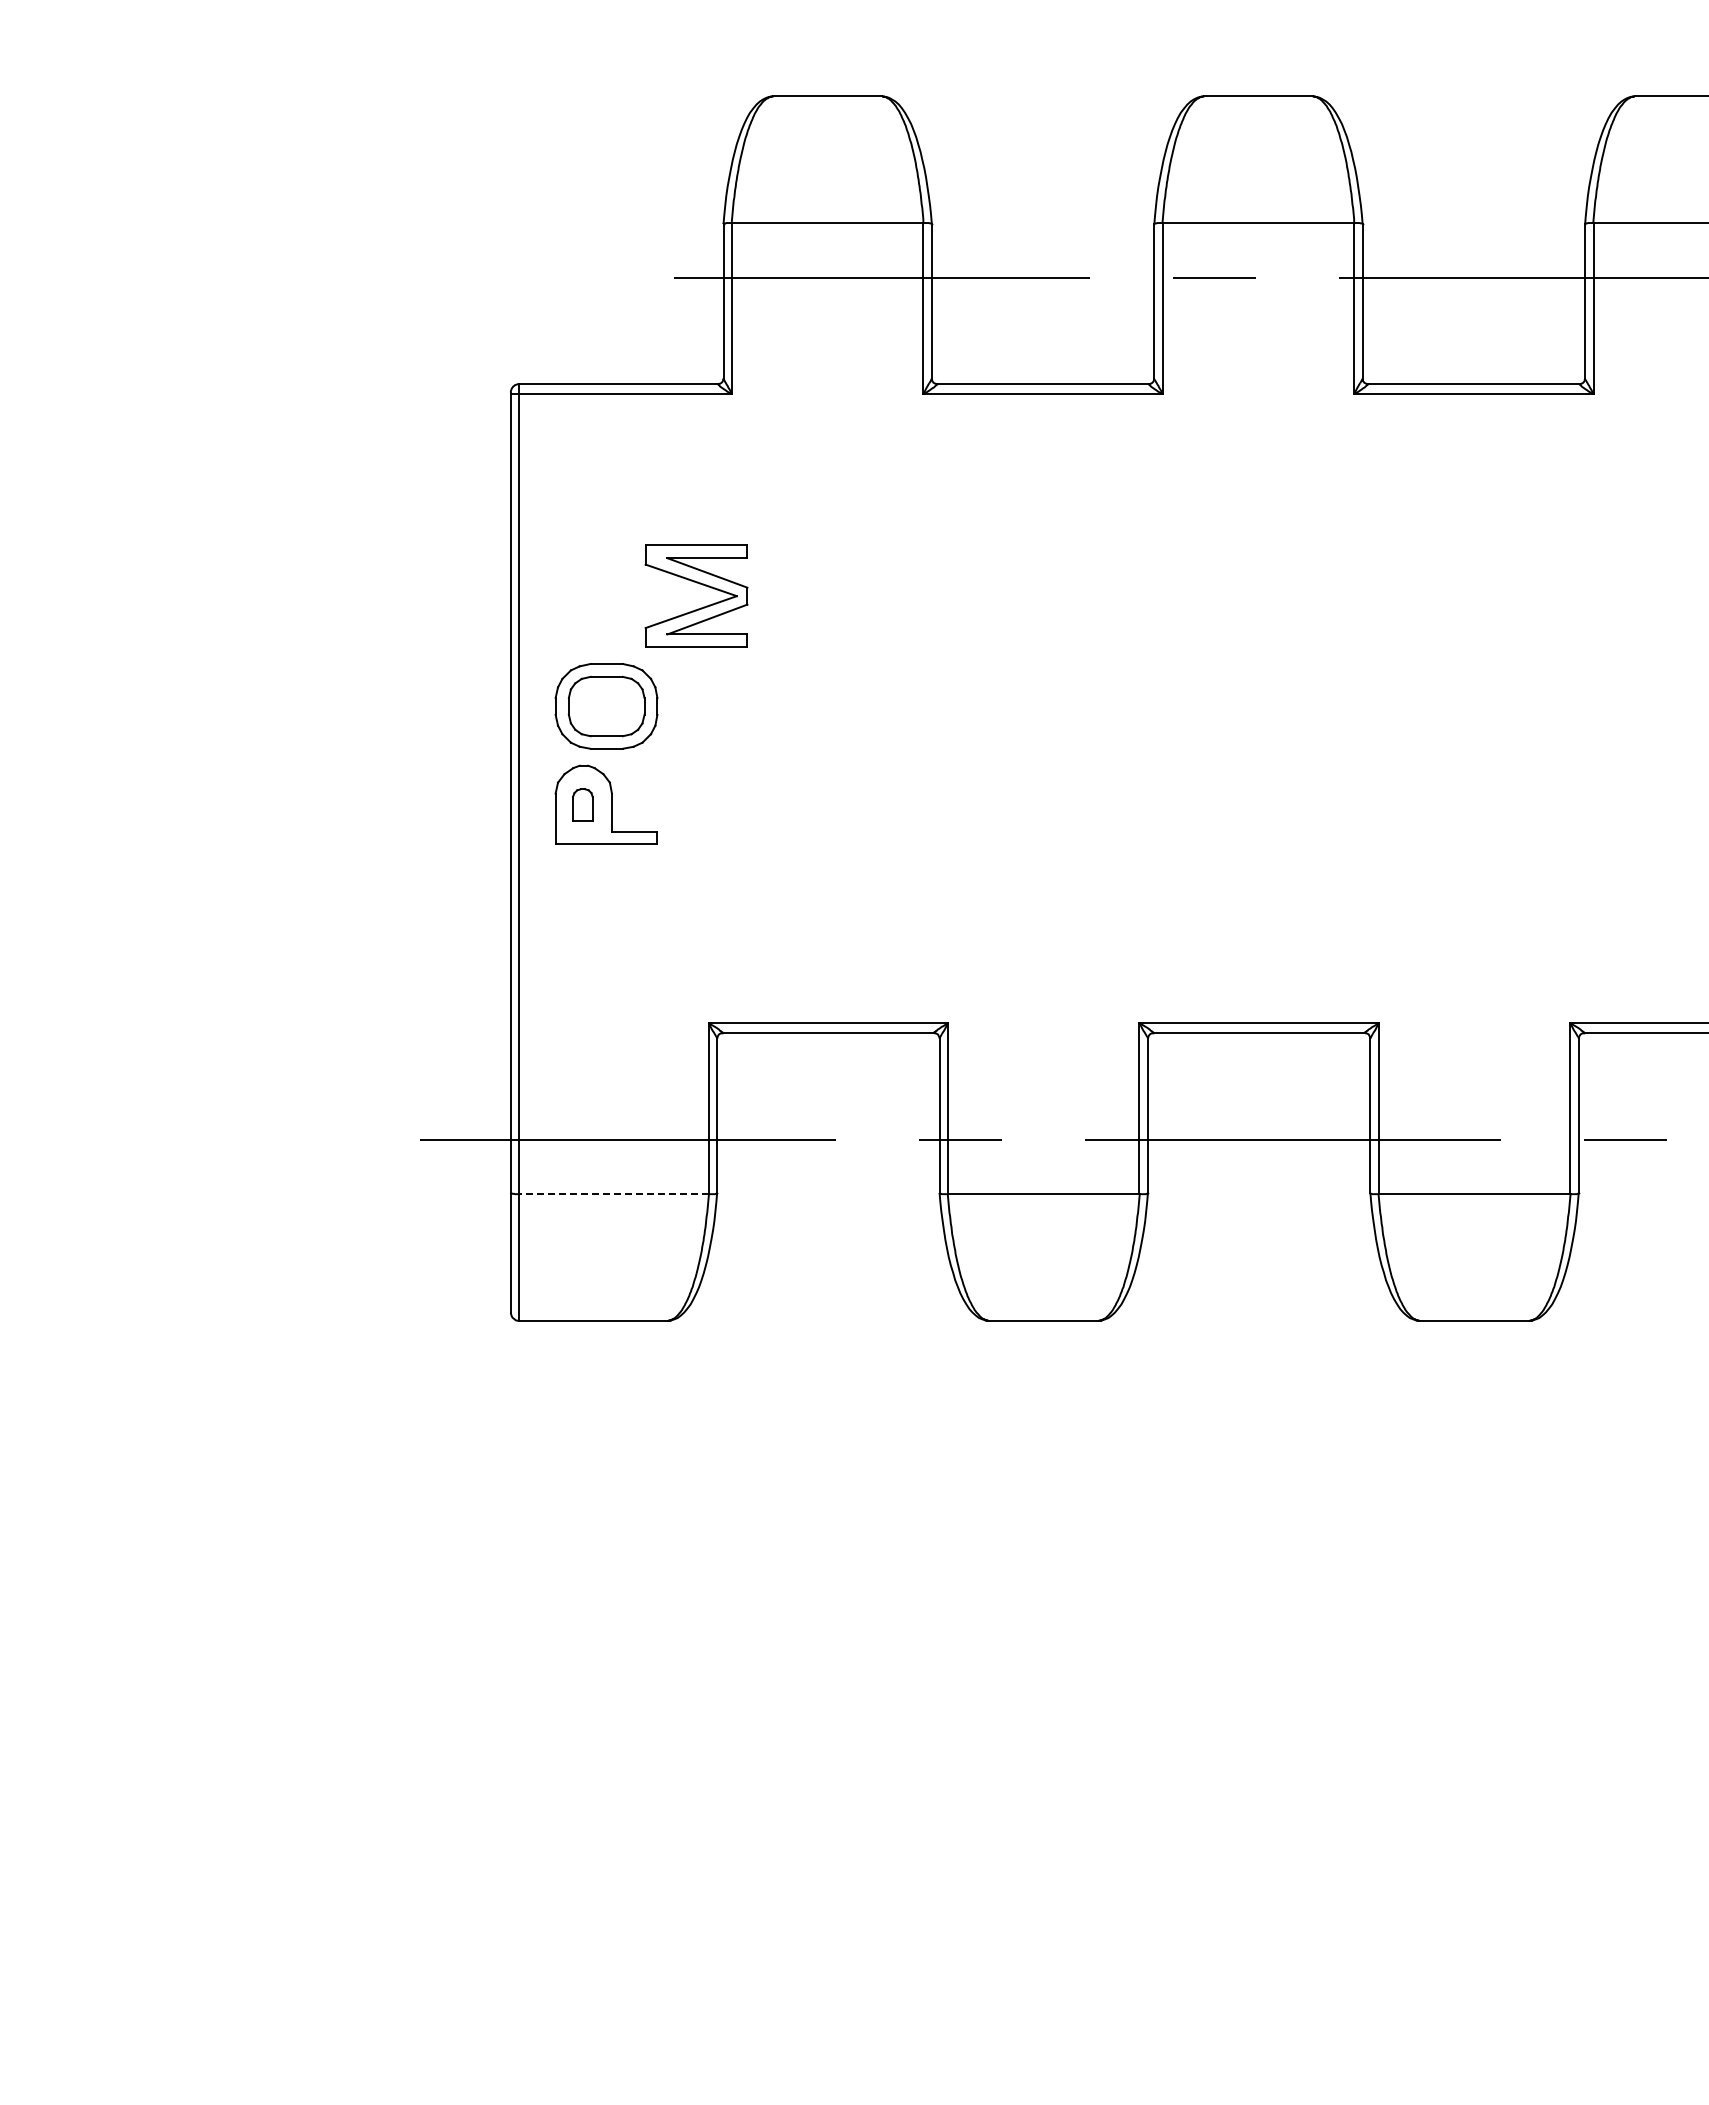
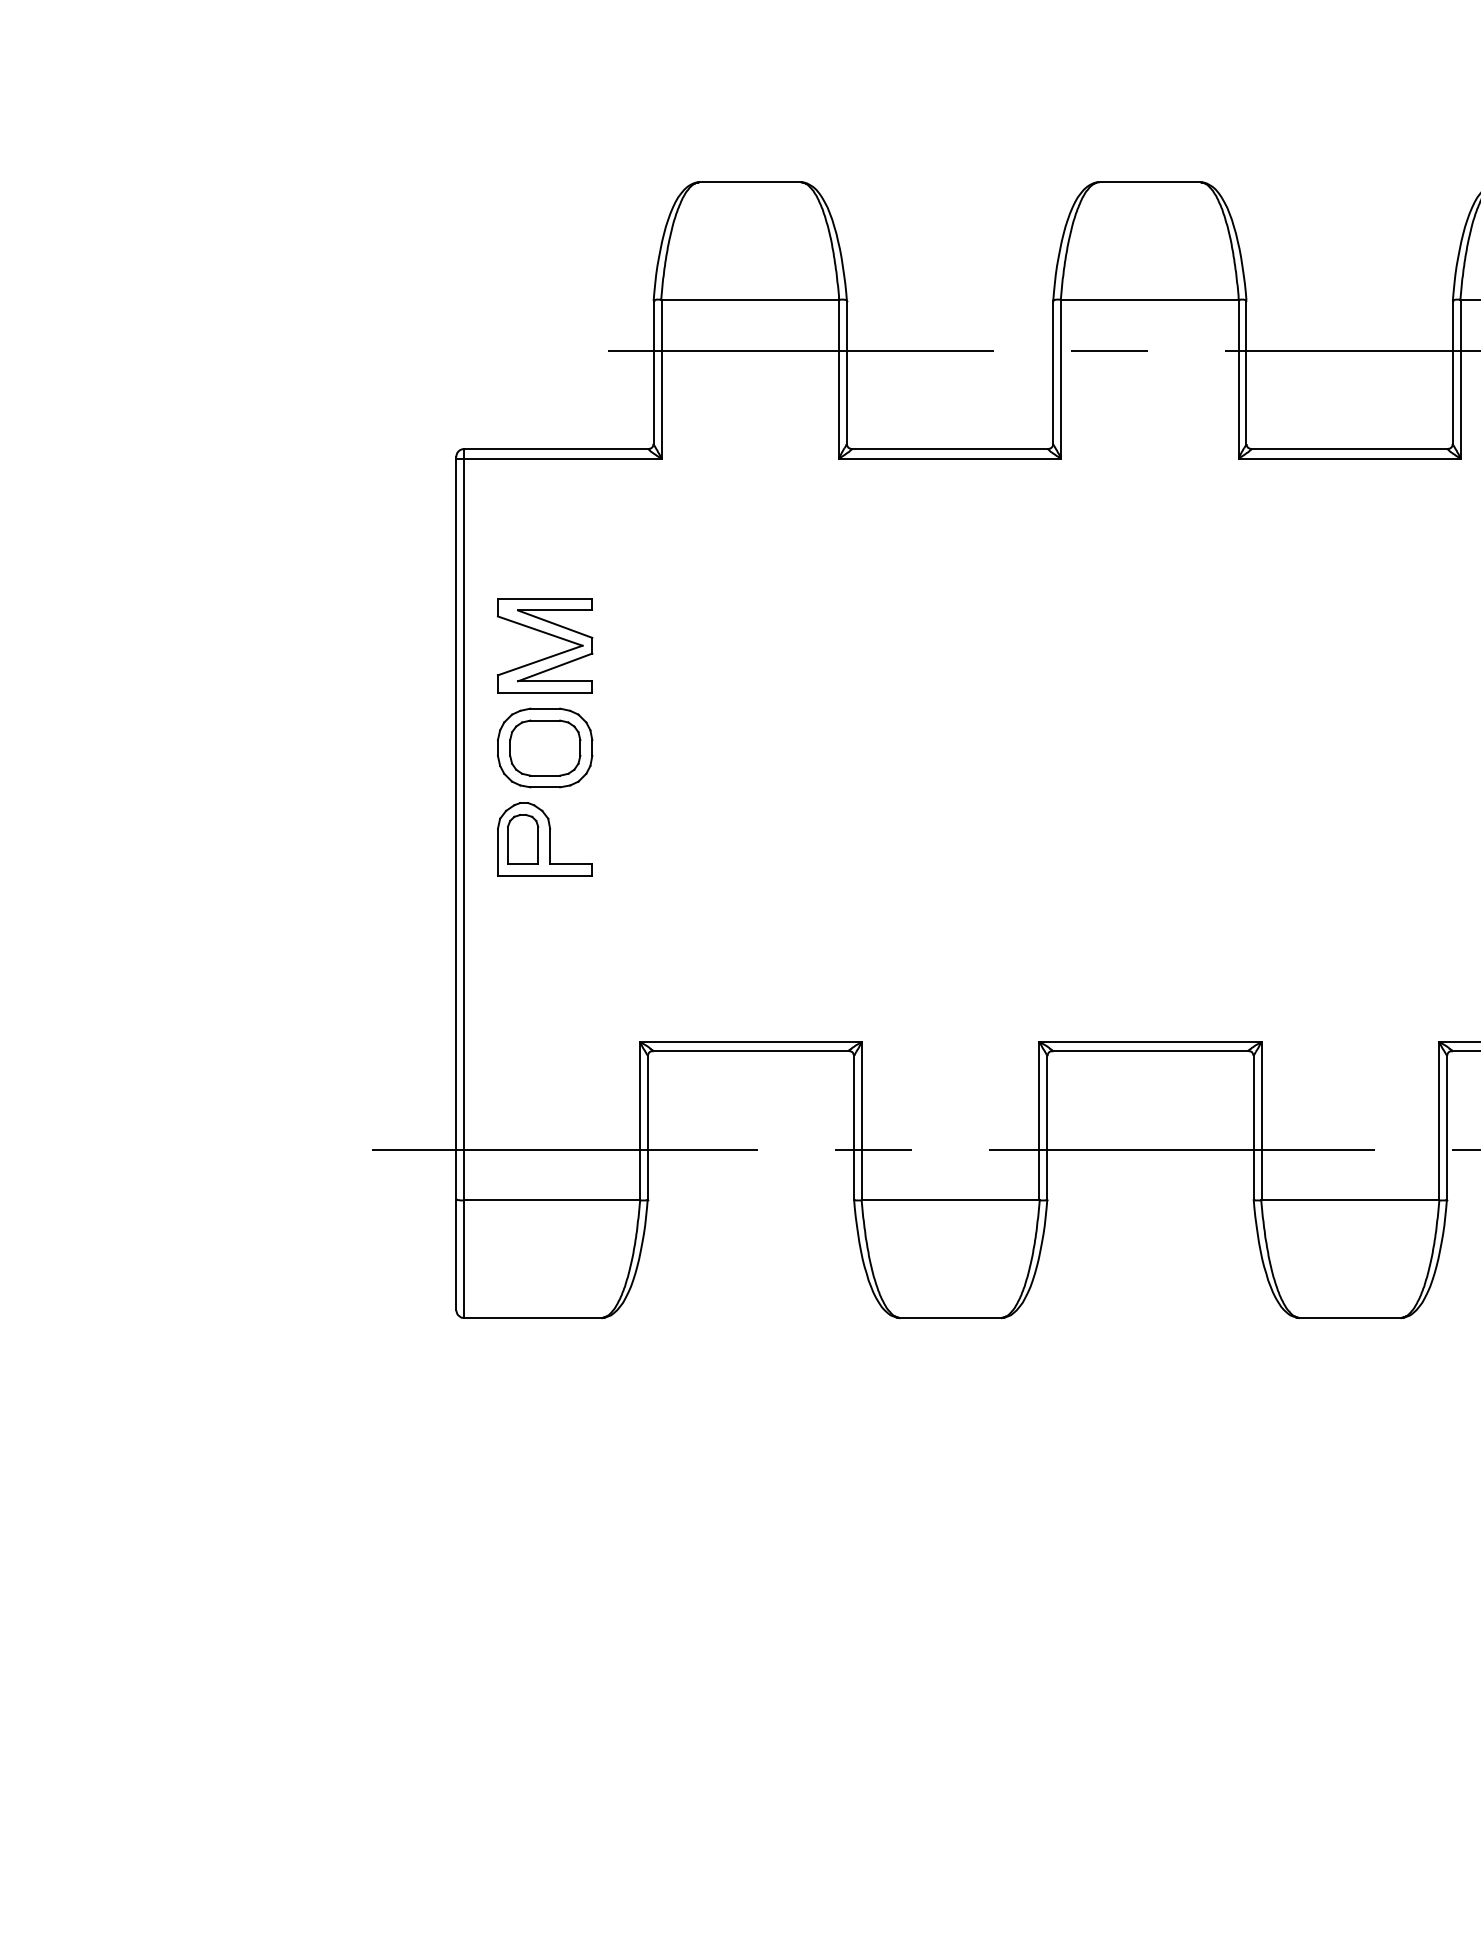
part: (699, 584) -> (547, 634), moved
part: (582, 804) -> (522, 838), size x1.67
line: (613, 1194) -> (551, 1200), dashed -> solid

